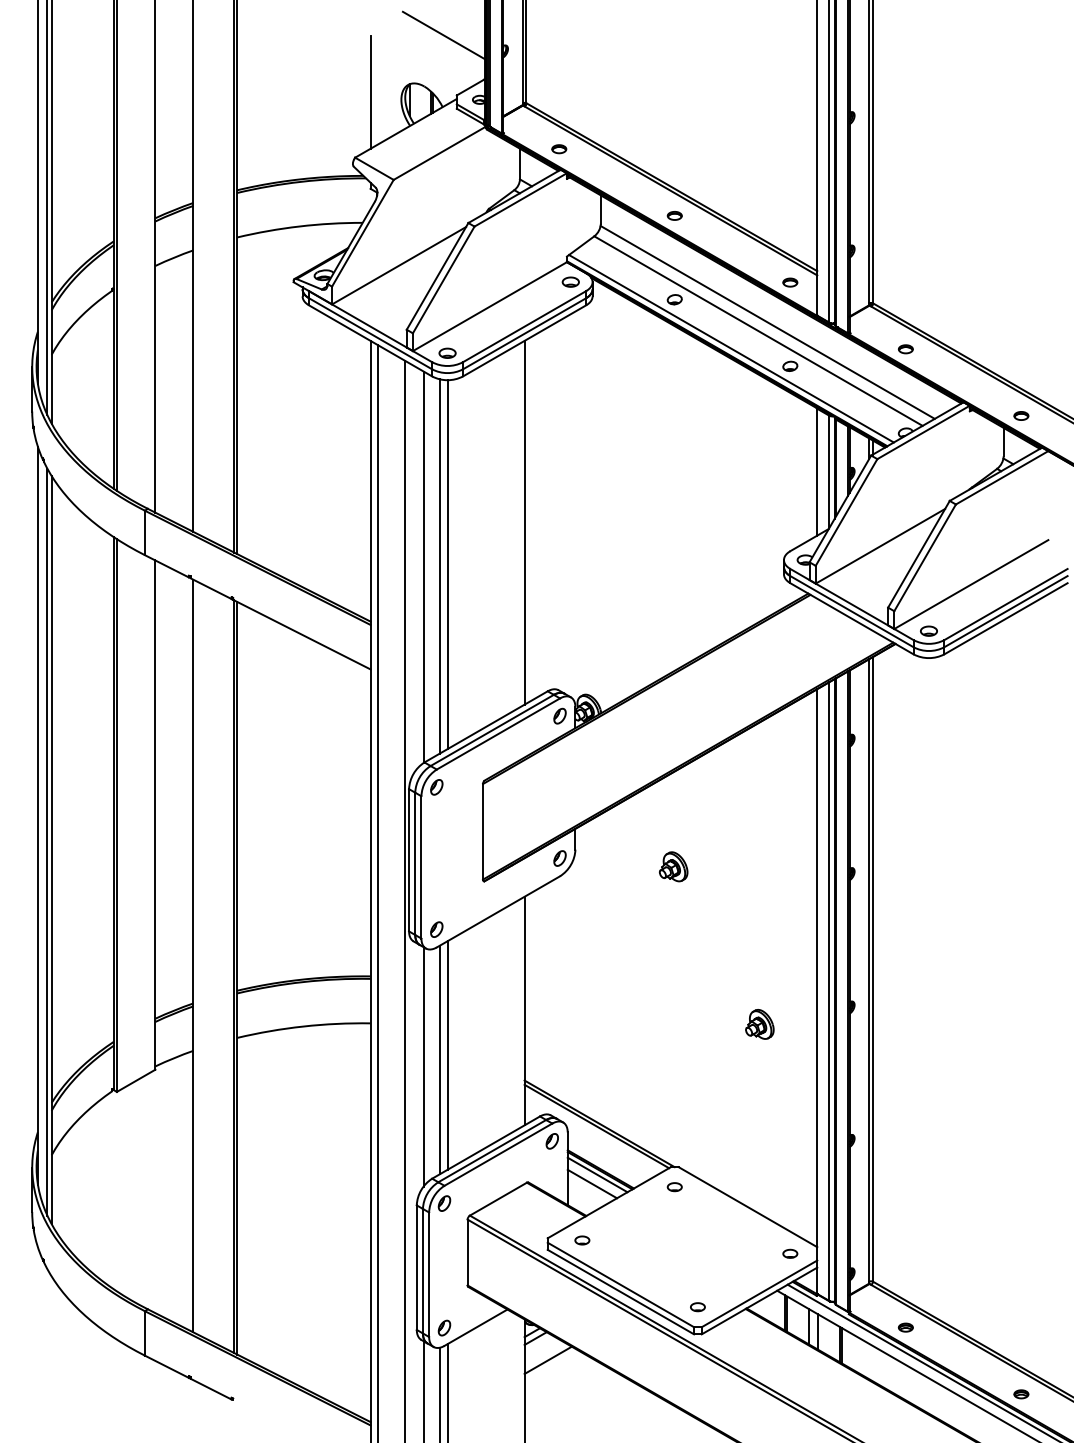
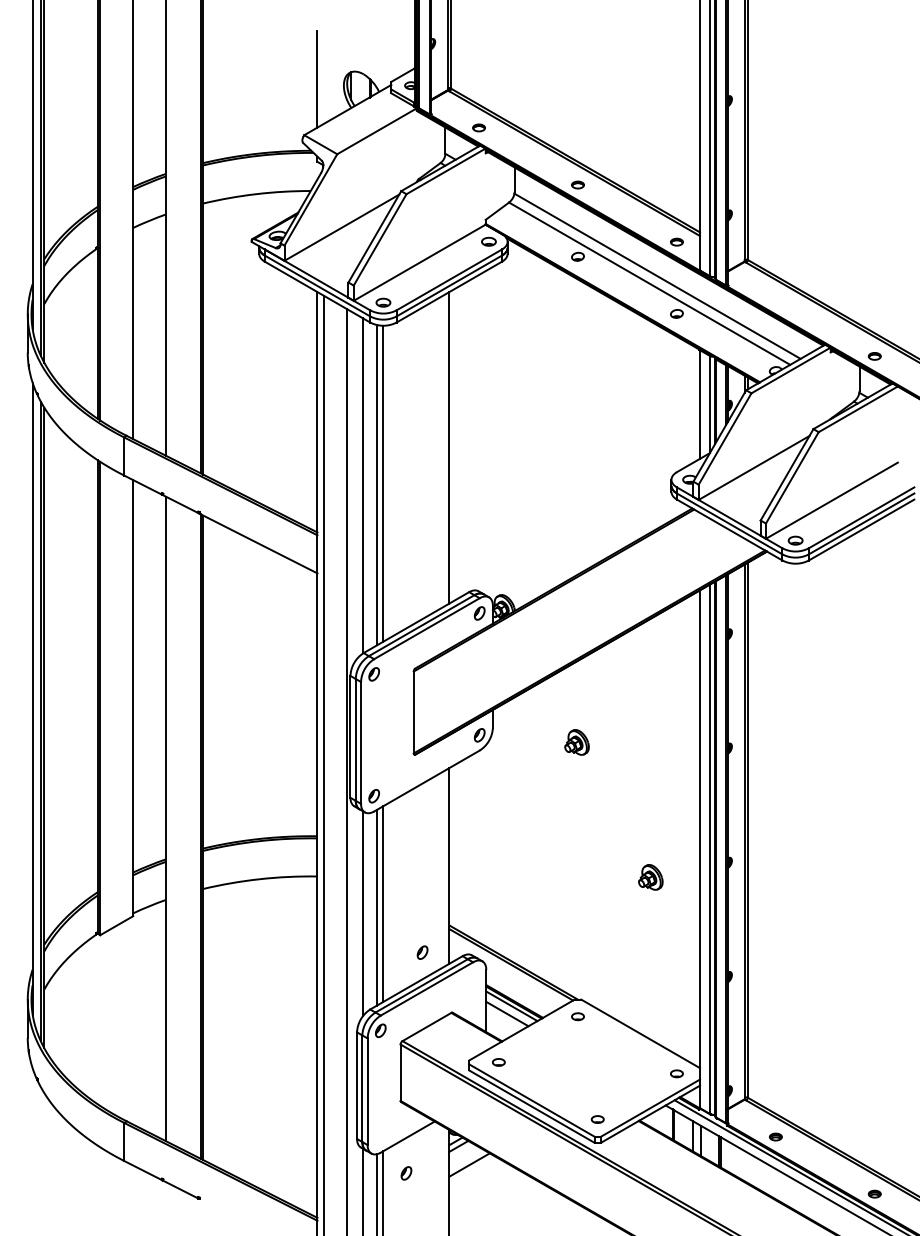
line: (443, 35) -> (379, 30), removed
line: (731, 348) -> (626, 298), removed
part: (905, 349) -> (775, 299), removed
part: (551, 1141) -> (421, 952), moved
part: (444, 1327) -> (406, 1172), moved

